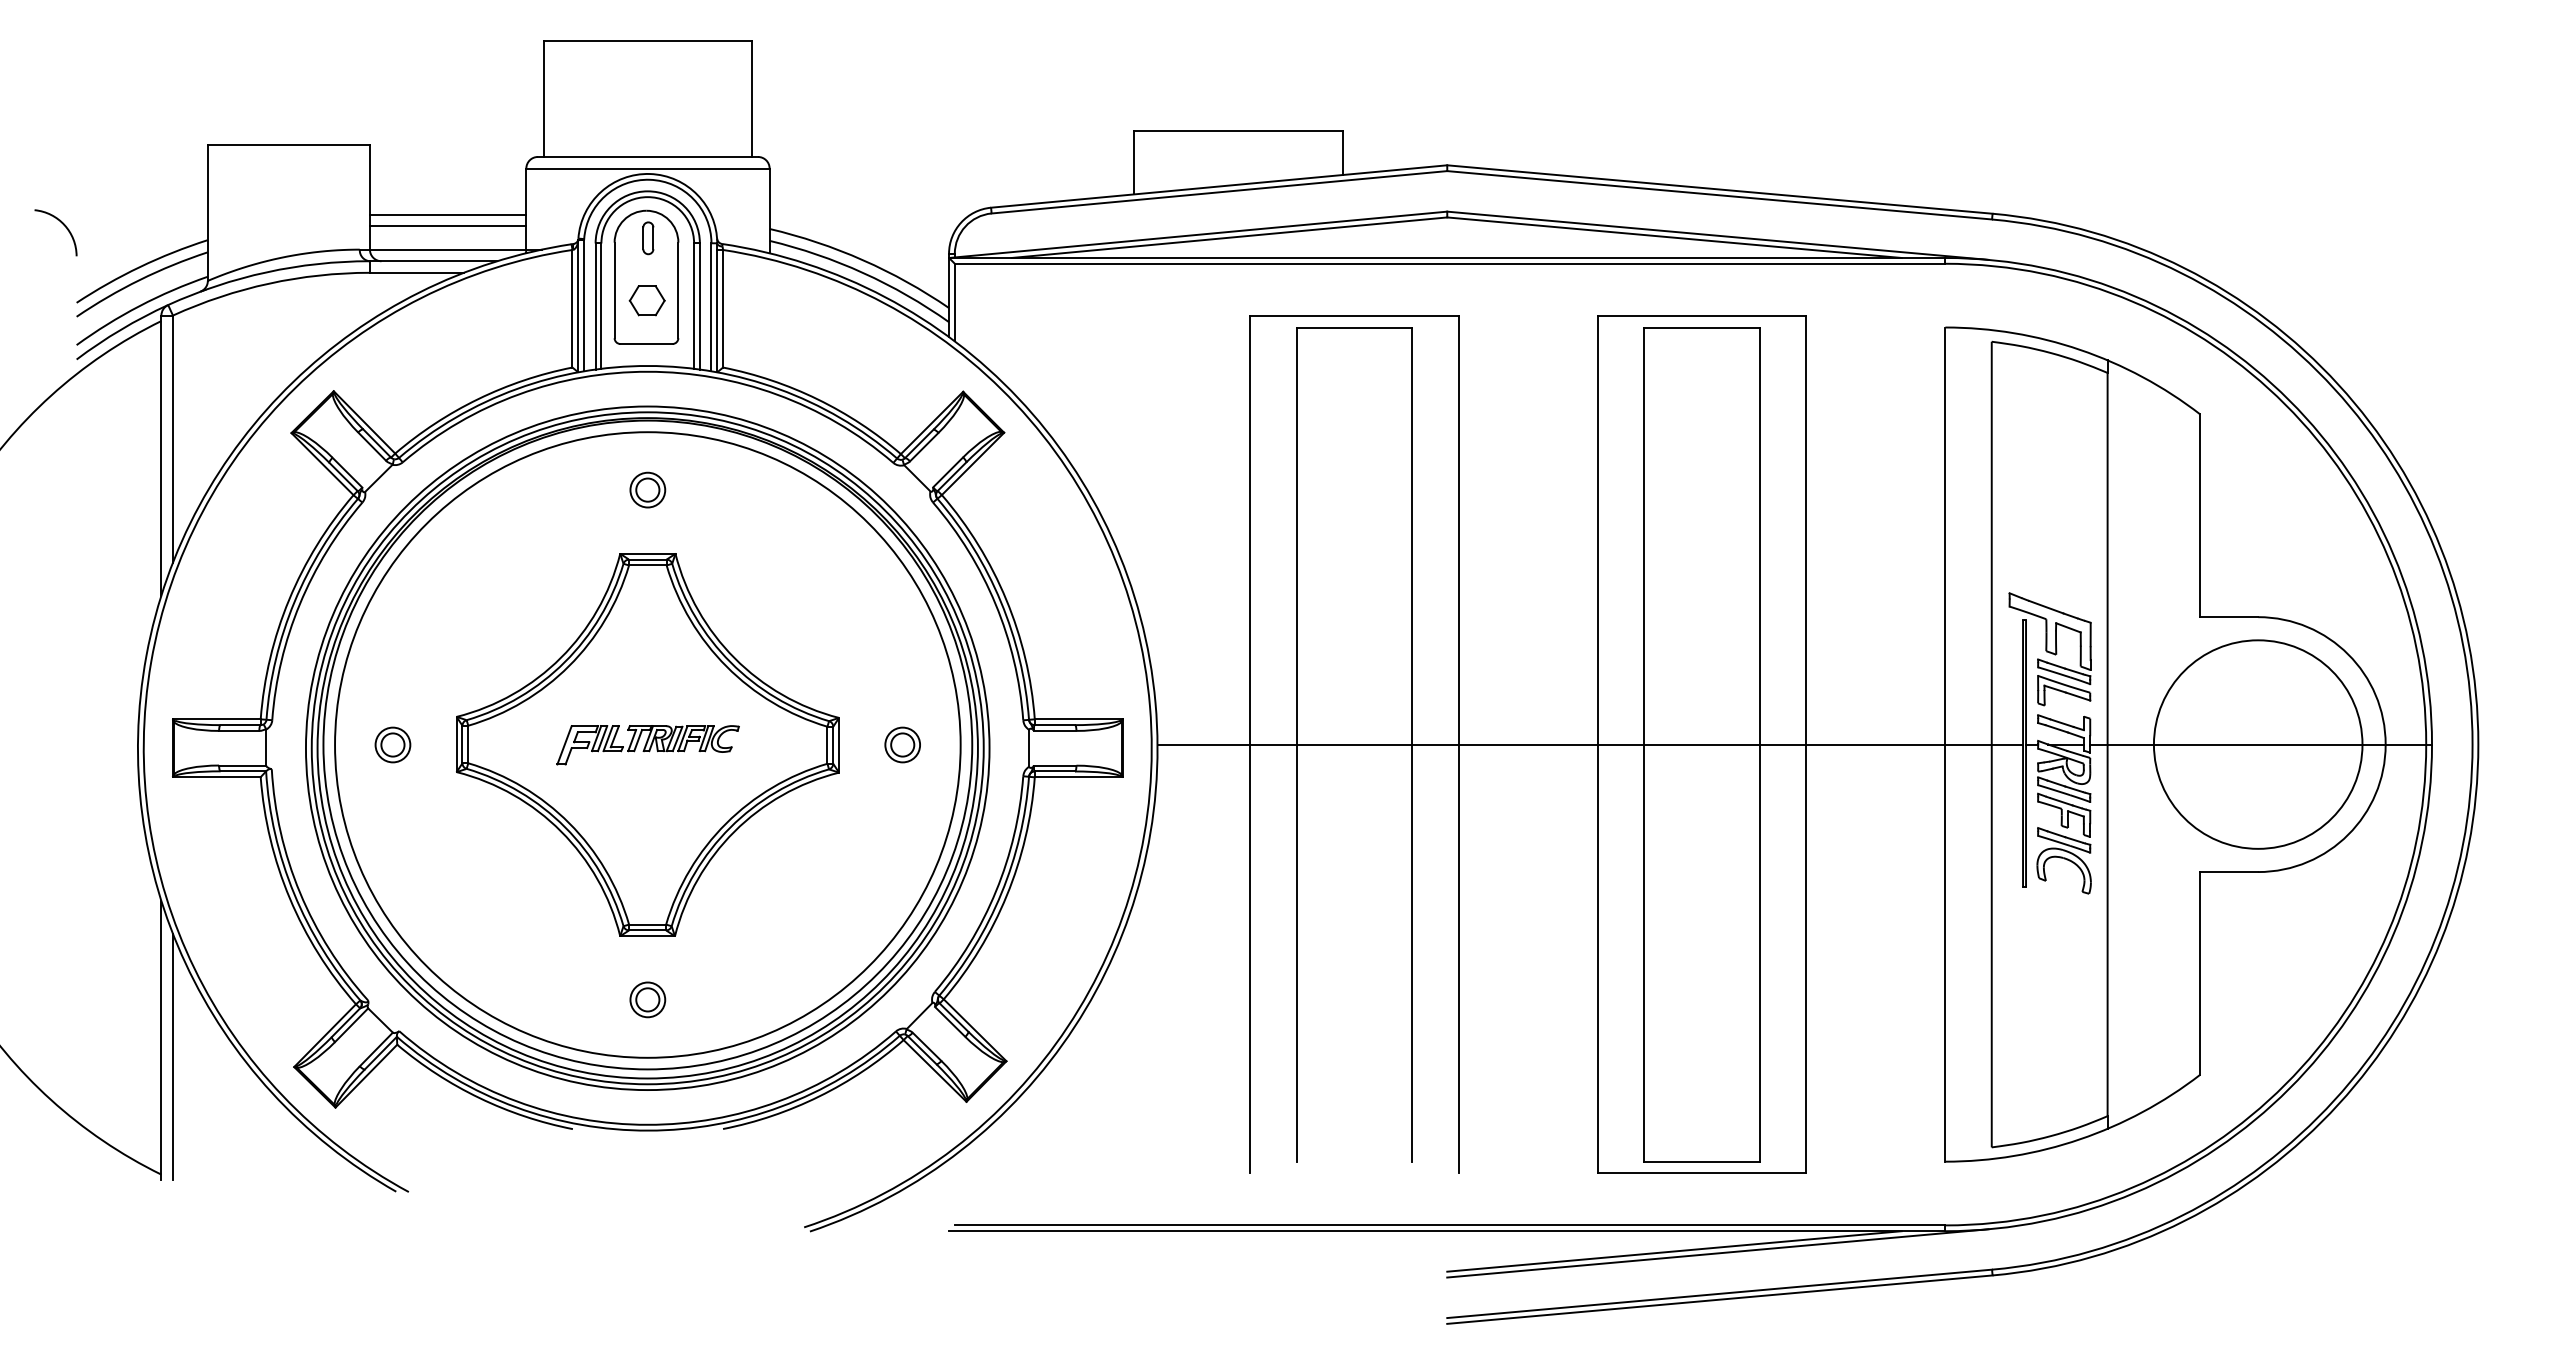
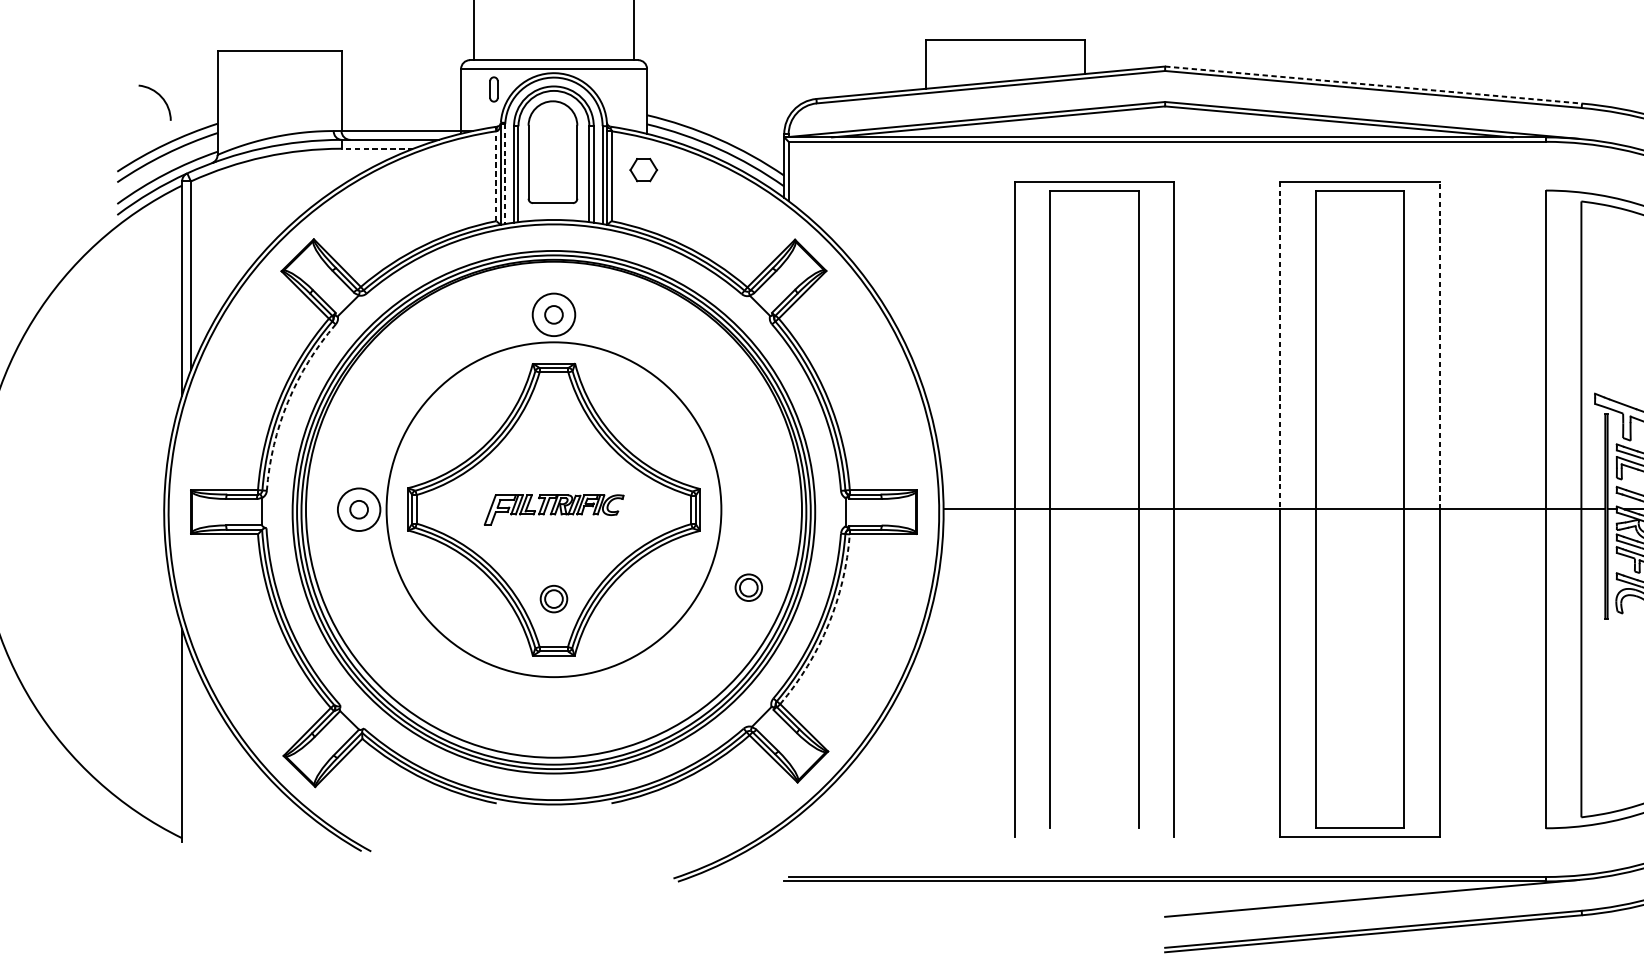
line: (1719, 189) -> (1373, 85), solid -> dashed
line: (447, 214) -> (400, 104), removed
arc: (62, 224) -> (160, 96), moved
line: (447, 226) -> (400, 113), removed
part: (648, 238) -> (494, 89), moved
line: (416, 272) -> (377, 148), solid -> dashed
part: (646, 300) -> (643, 169), moved
line: (584, 305) -> (505, 173), solid -> dashed
line: (572, 308) -> (496, 176), solid -> dashed
circle: (647, 489) -> (553, 314), size x1.6
line: (1806, 529) -> (1439, 344), solid -> dashed
line: (1597, 530) -> (1279, 345), solid -> dashed
arc: (299, 604) -> (287, 402), solid -> dashed
circle: (392, 744) -> (358, 509), size x1.6
circle: (647, 744) -> (553, 509), size x0.7
part: (902, 744) -> (748, 587), moved
arc: (1006, 895) -> (828, 624), solid -> dashed
part: (647, 999) -> (553, 598), moved
line: (172, 1056) -> (190, 747), removed
line: (1674, 1251) -> (1338, 896), removed

